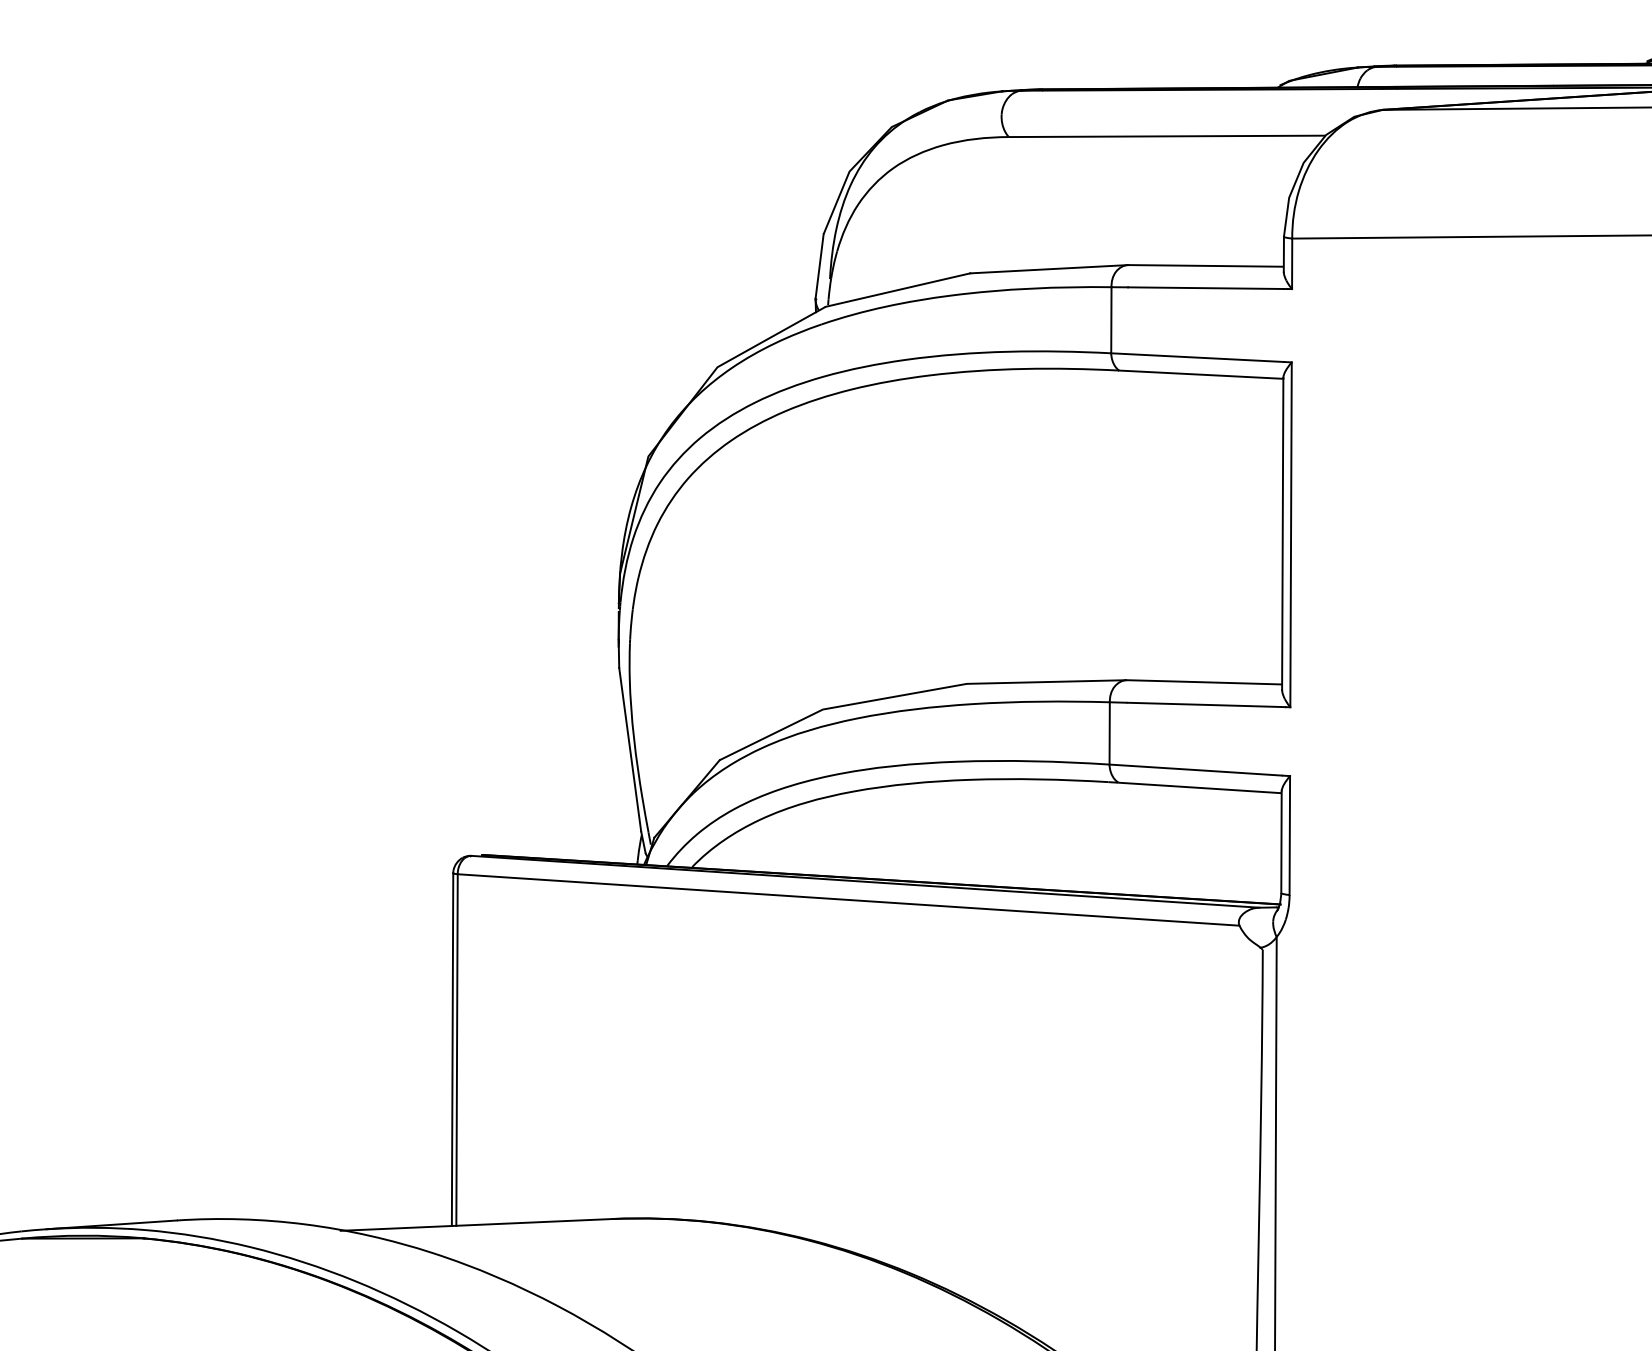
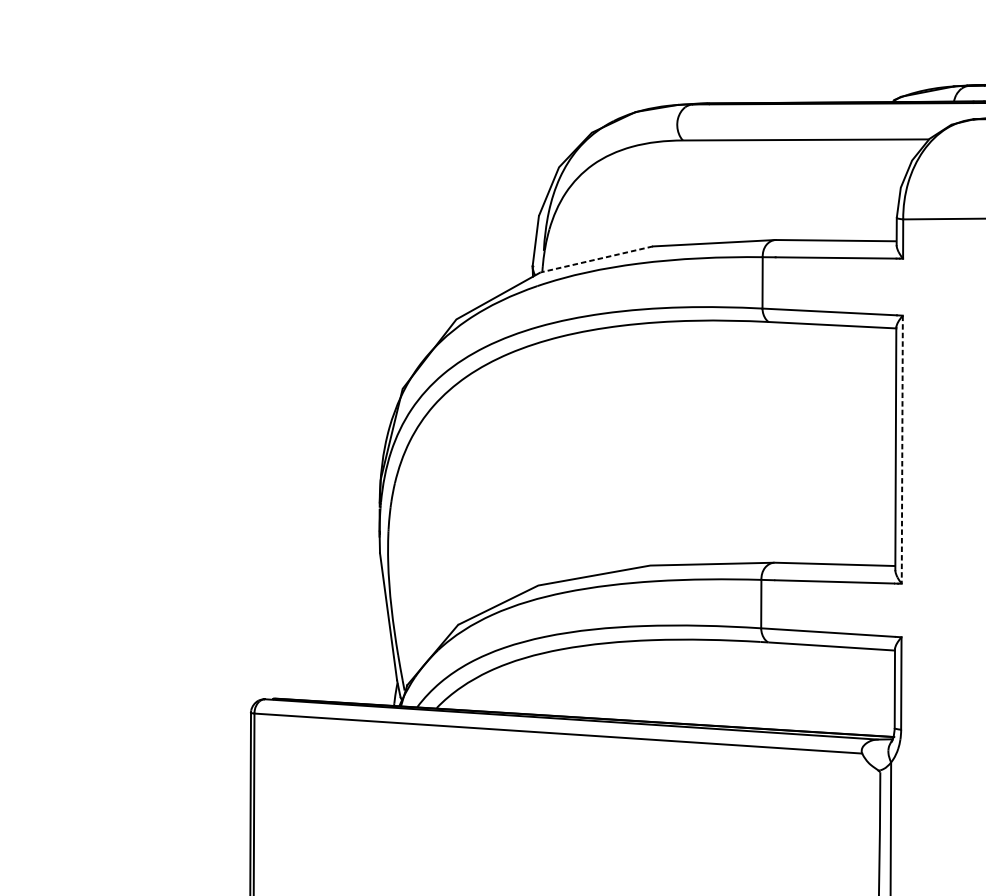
line: (897, 290) -> (596, 259), solid -> dashed
line: (1291, 535) -> (902, 450), solid -> dashed

